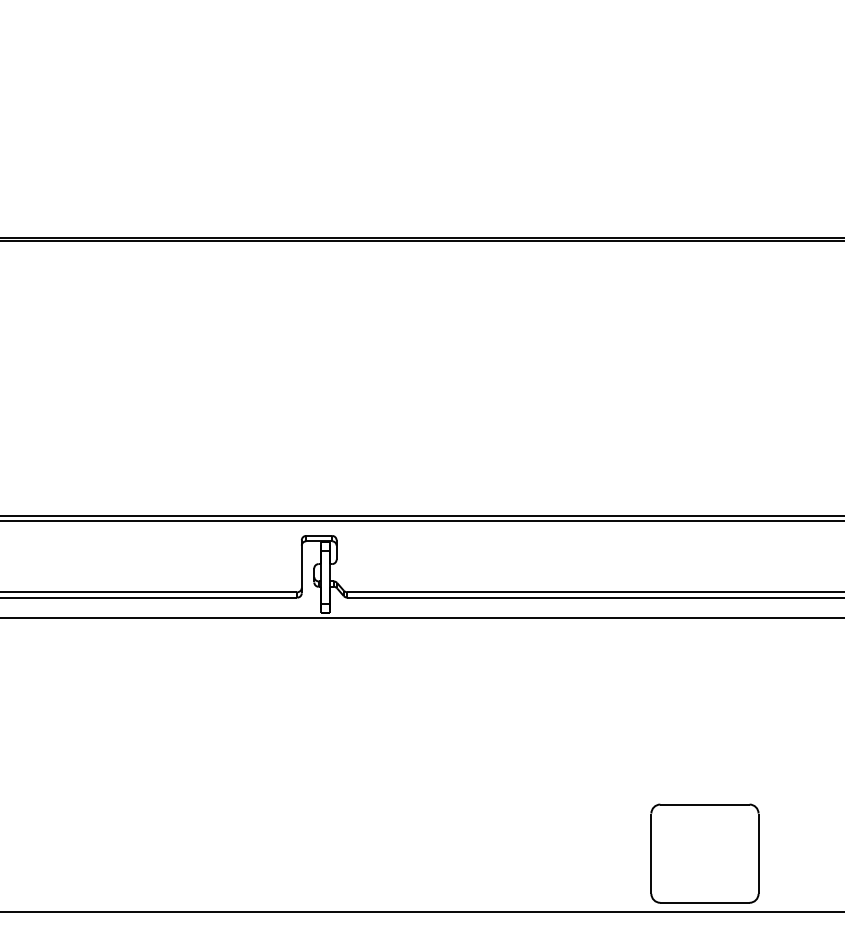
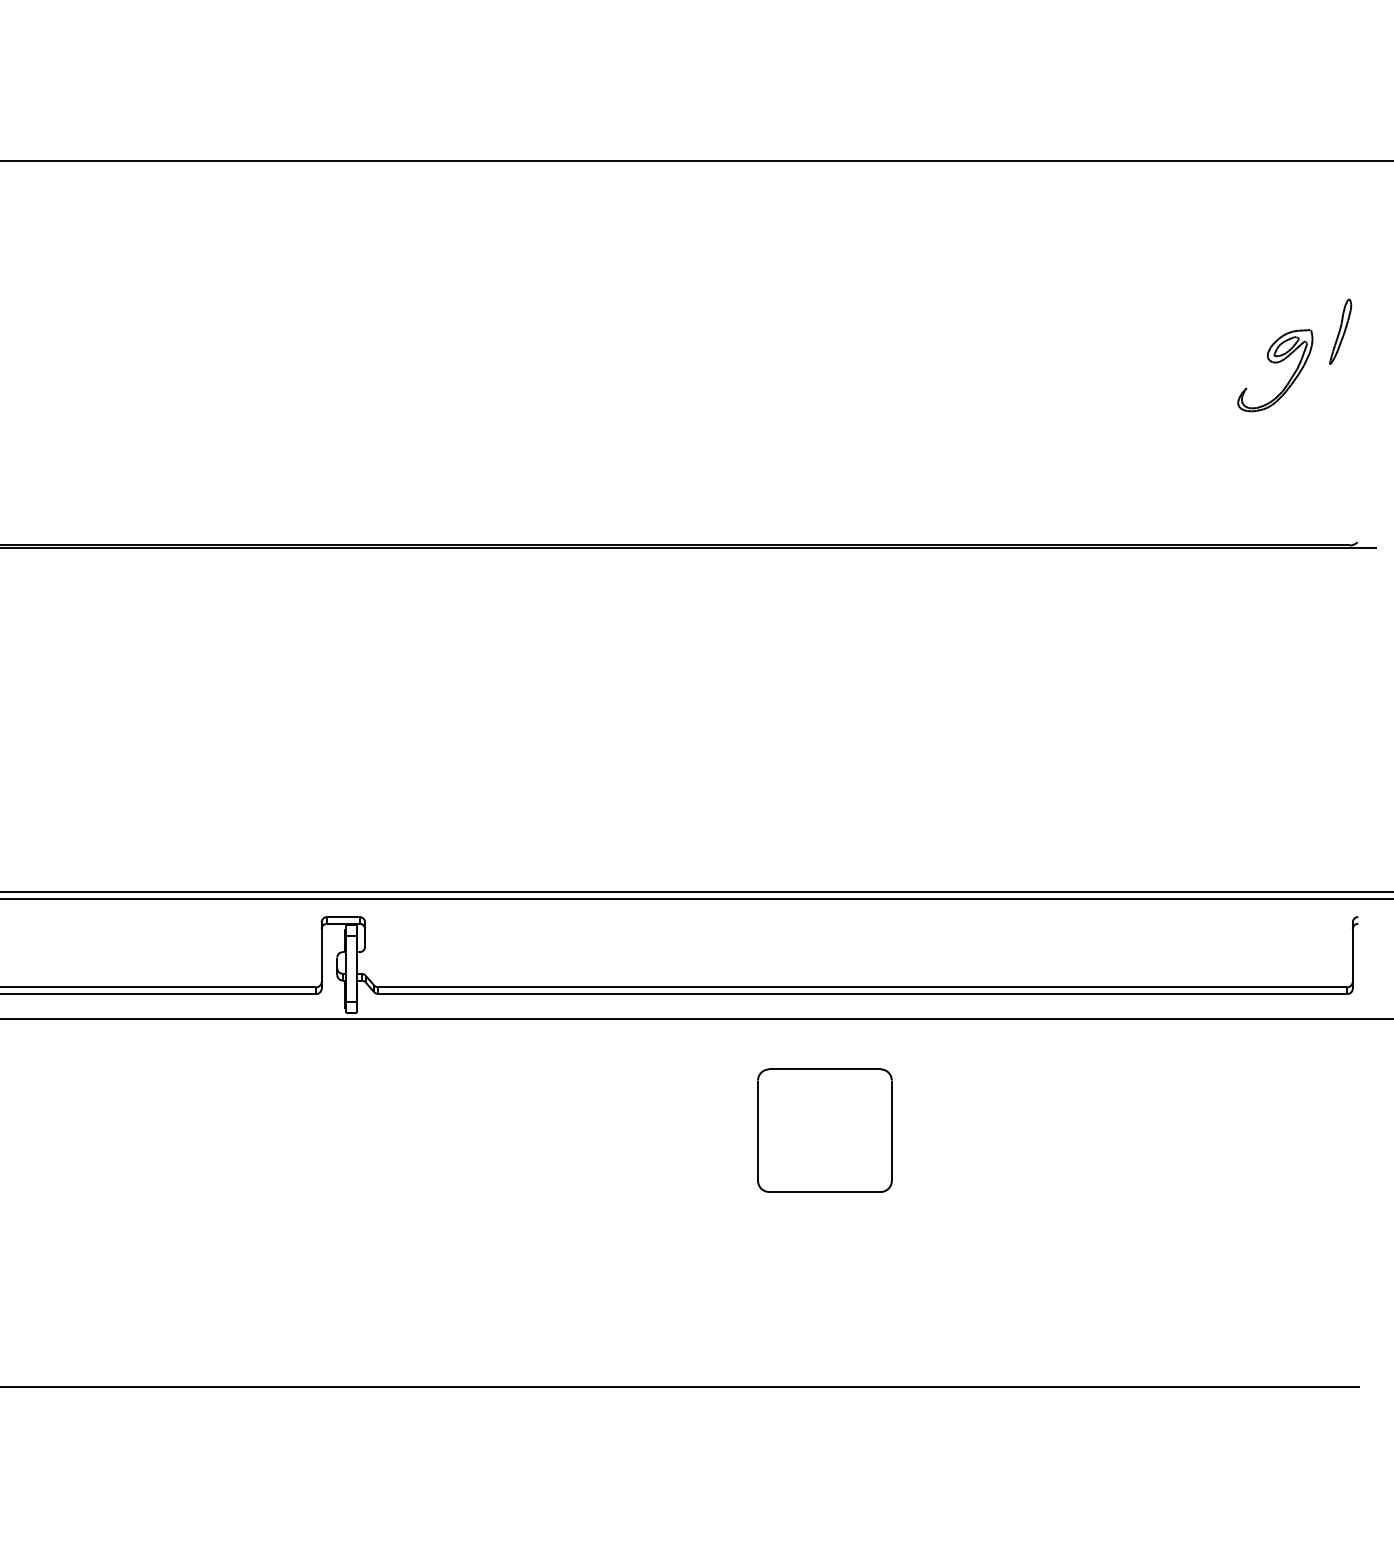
part: (704, 853) -> (824, 1130), moved

